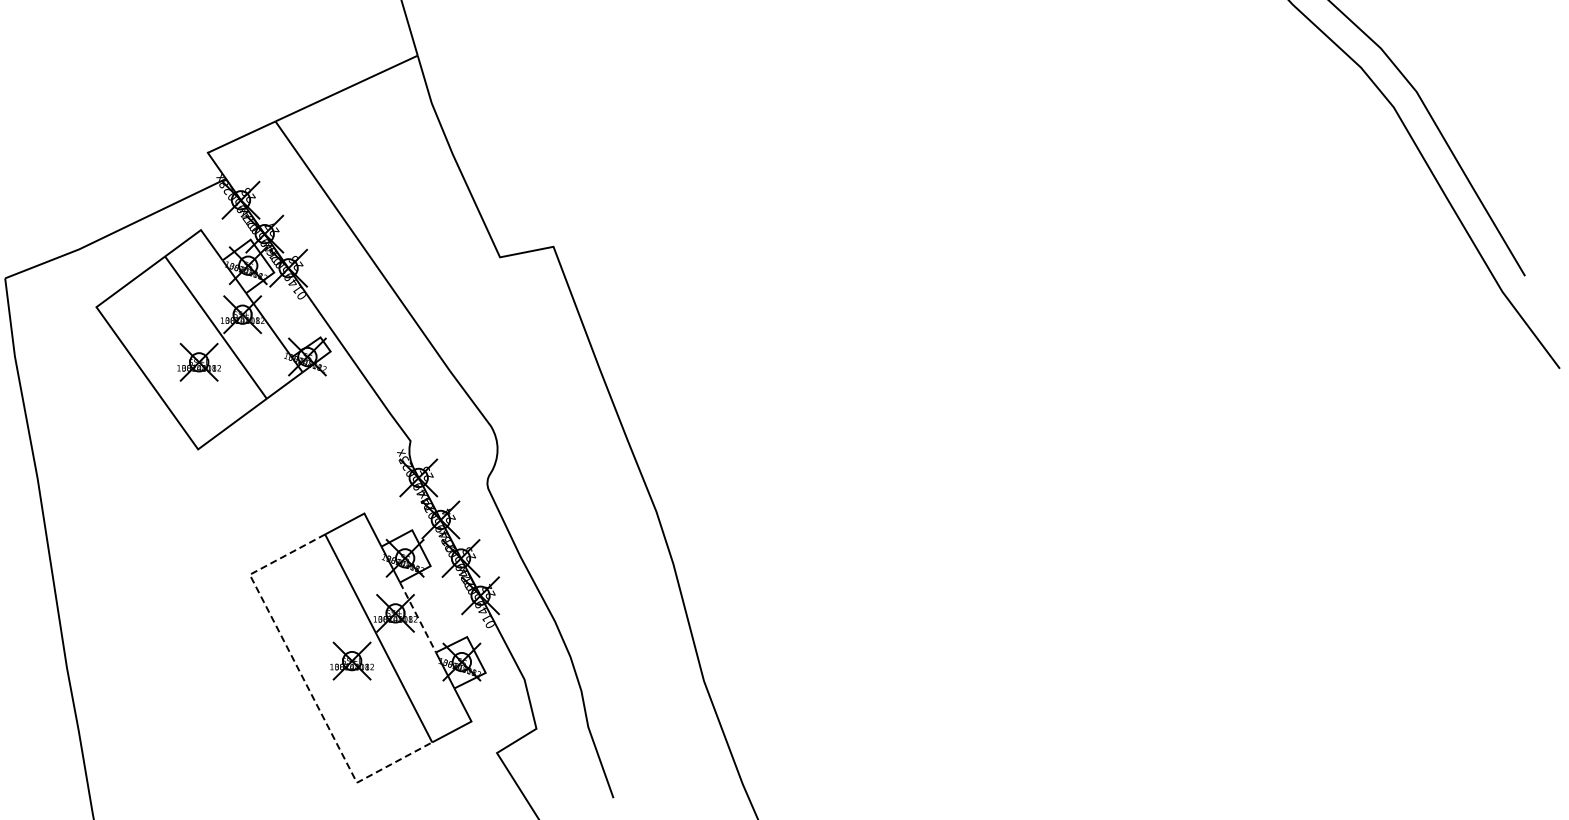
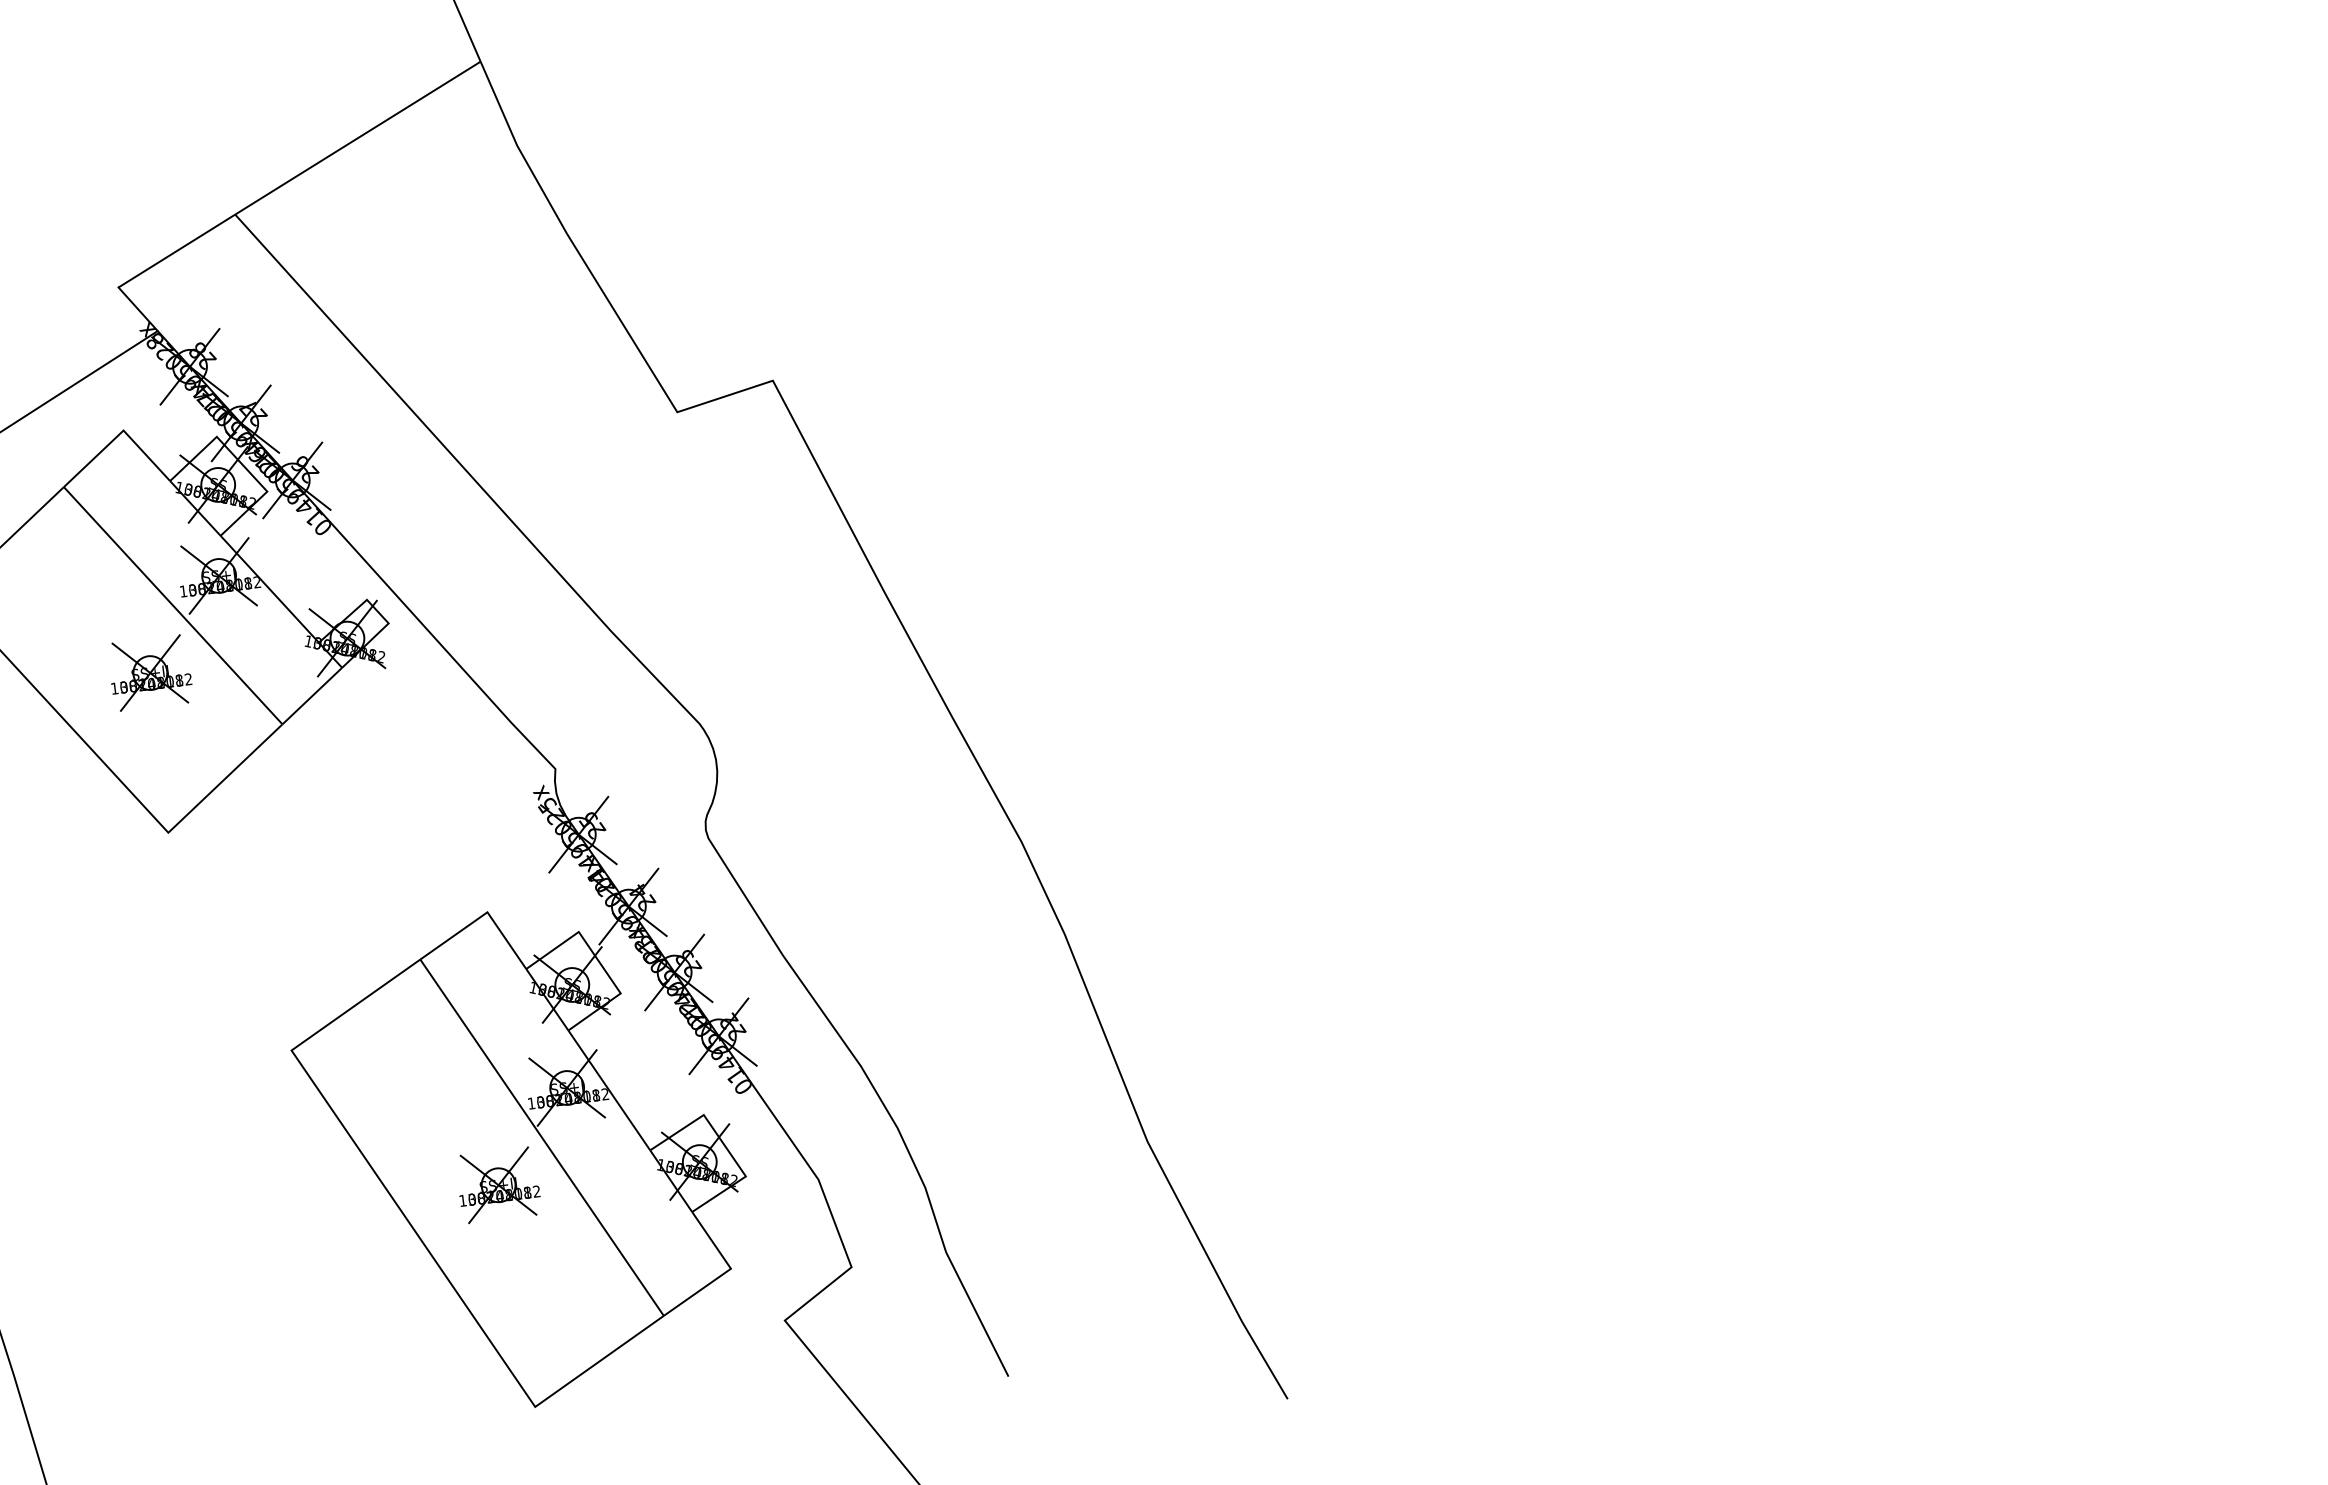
line: (418, 617) -> (610, 1090), dashed -> solid
line: (303, 678) -> (413, 1228), dashed -> solid

